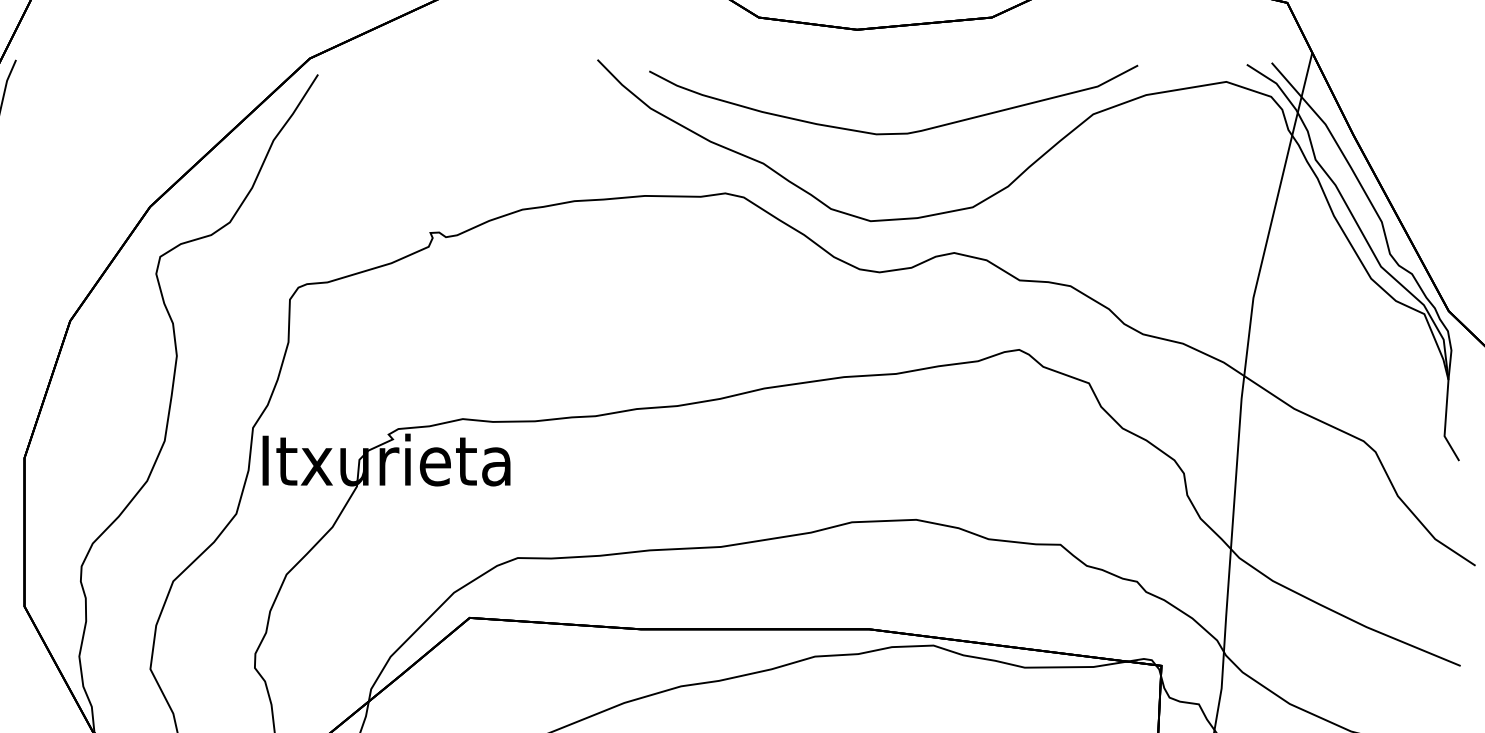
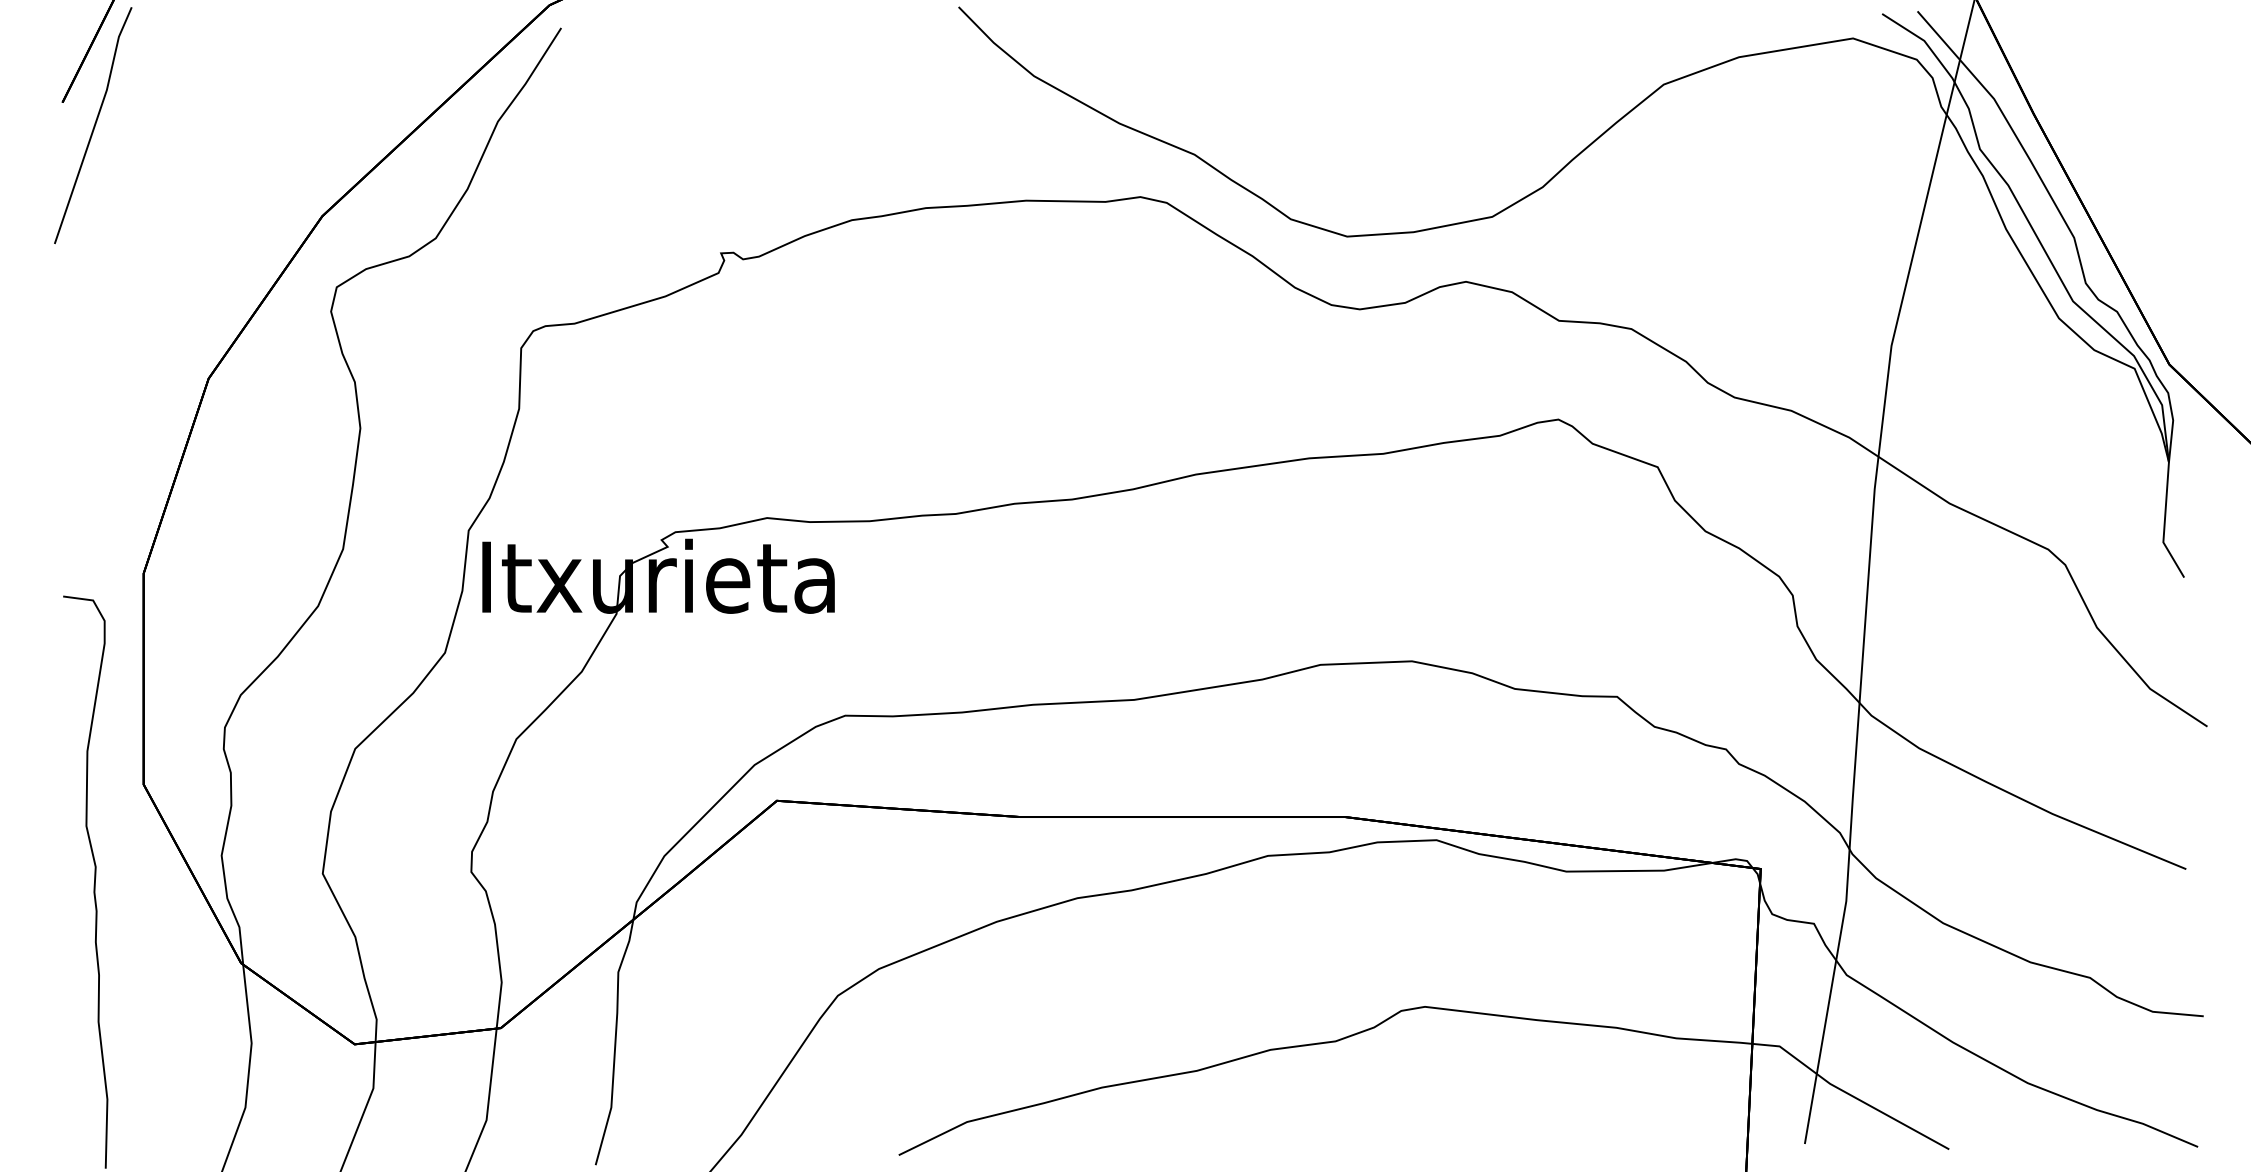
curve: (893, 133) -> (1379, 111), removed

